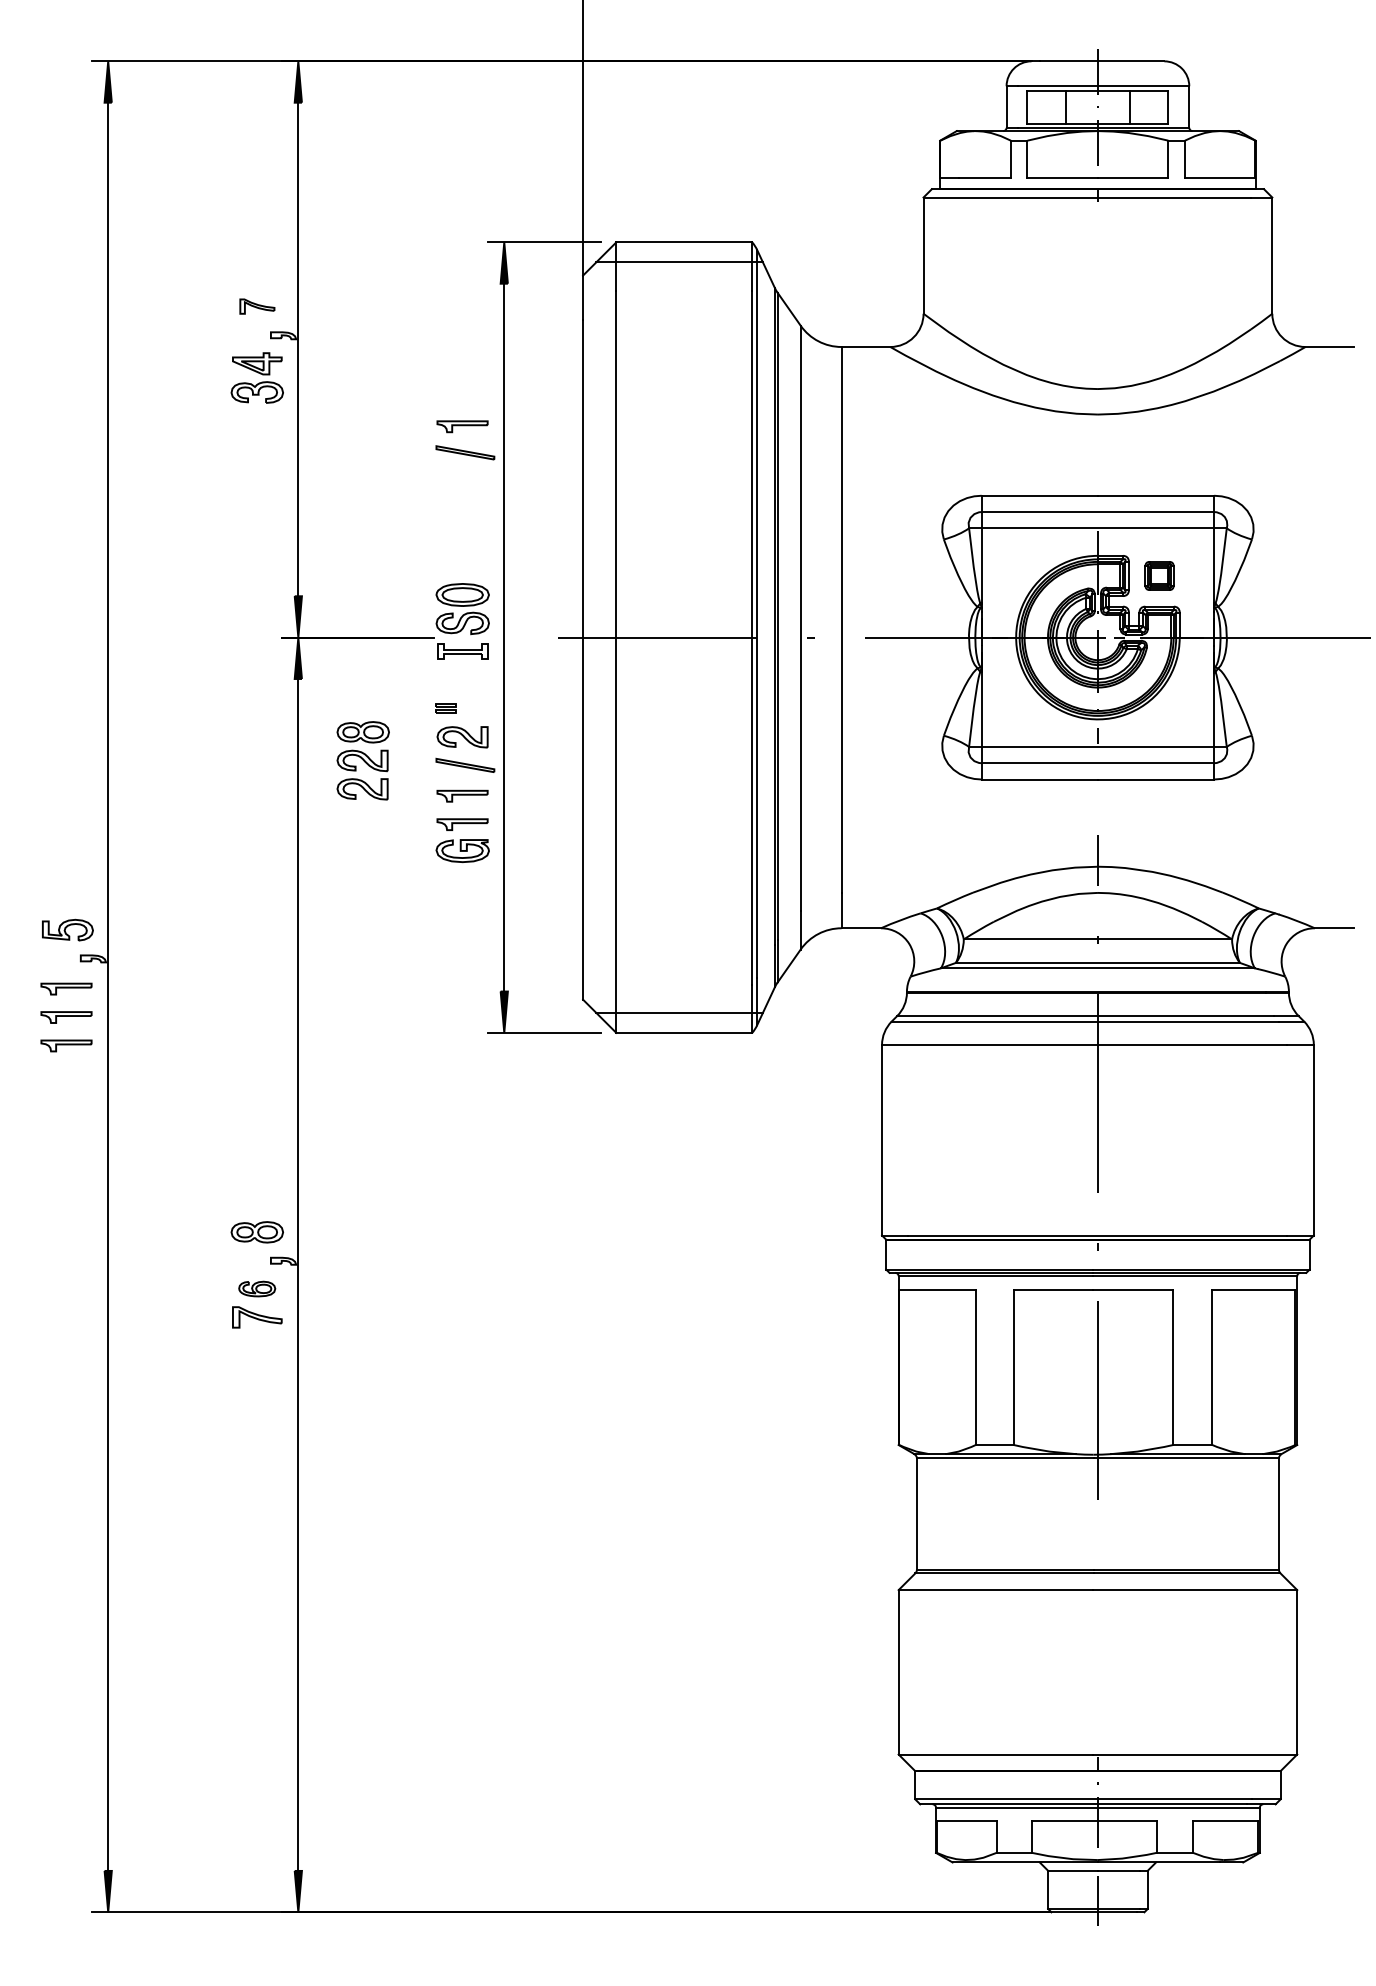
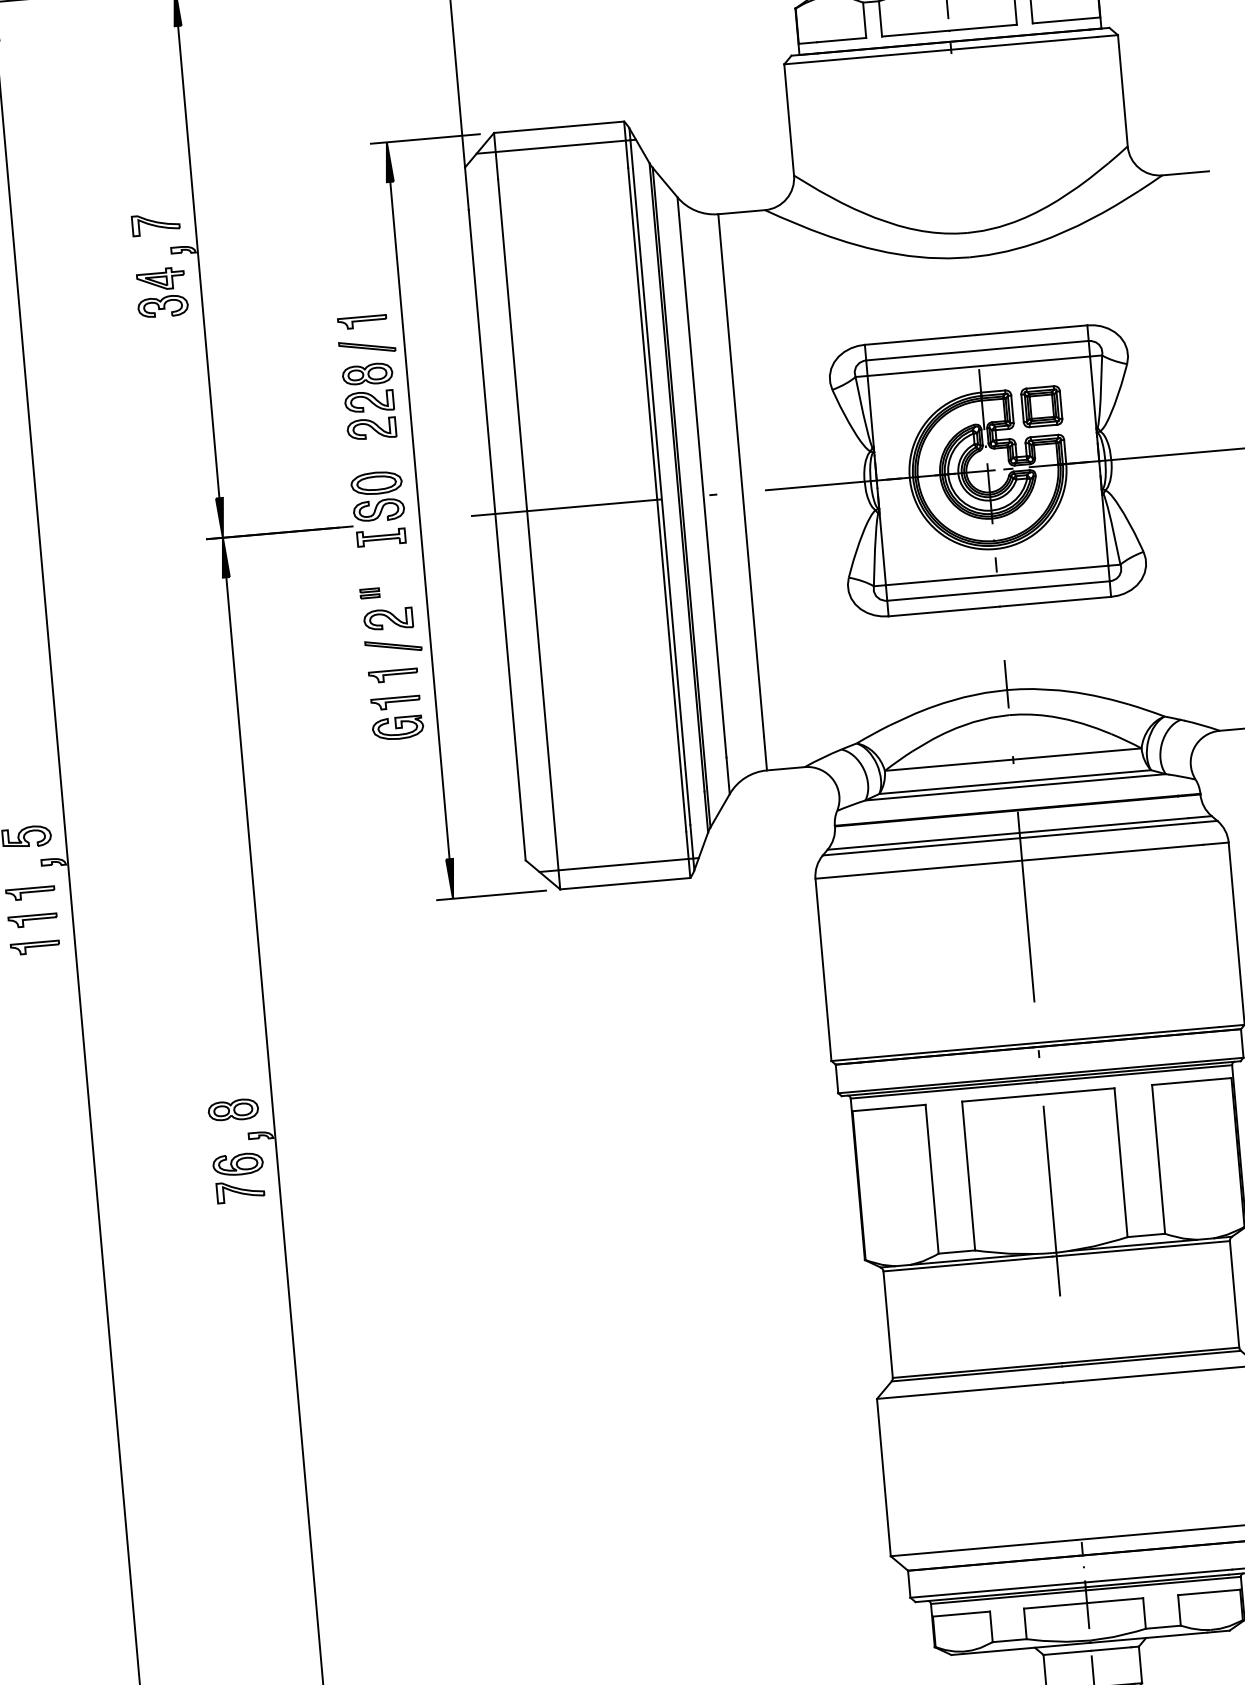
part: (257, 306) -> (156, 224), size x1.43
part: (1159, 575) -> (1041, 406), size x1.43
part: (362, 760) -> (369, 401), moved
part: (256, 1288) -> (237, 1164), size x1.43

